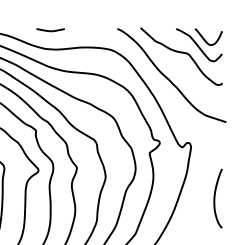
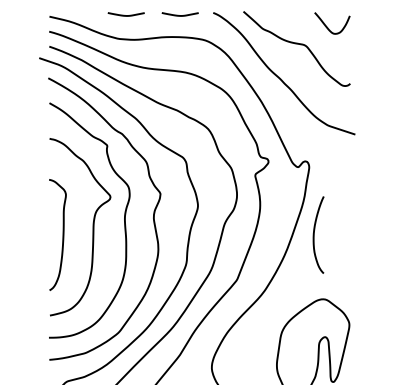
curve: (91, 30) -> (179, 15), added
curve: (198, 44) -> (318, 33), removed
curve: (215, 198) -> (314, 234), moved

